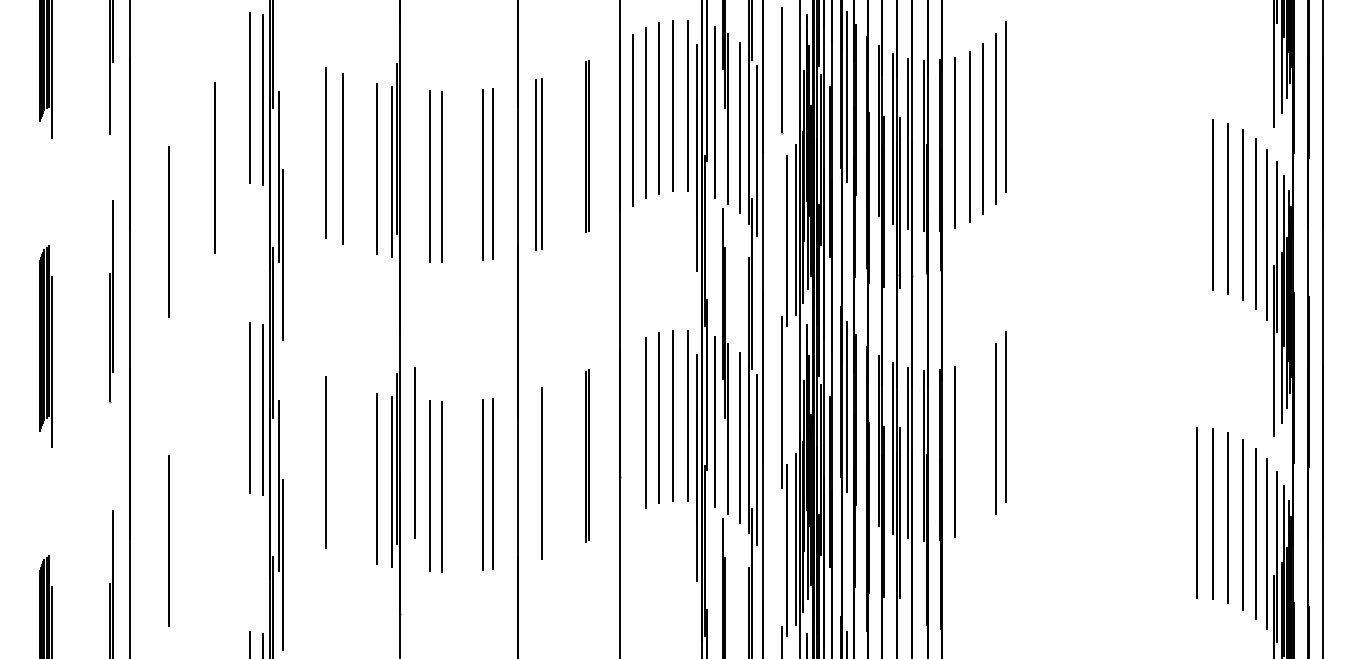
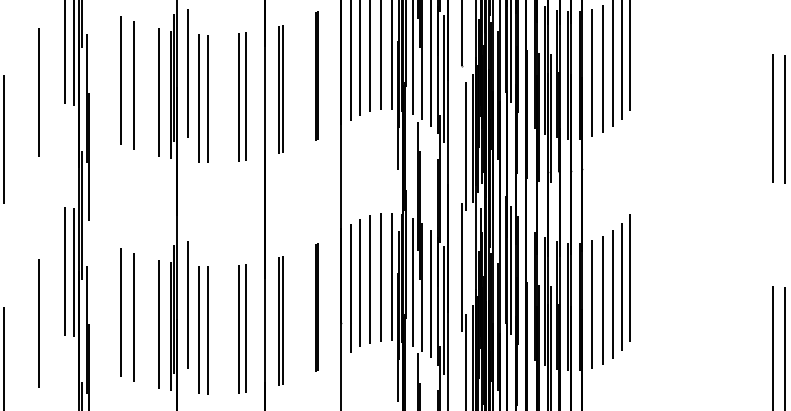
line: (414, 143) -> (187, 73), added
line: (1197, 203) -> (772, 118), added
line: (632, 429) -> (350, 287), added
line: (983, 438) -> (612, 294), added
line: (969, 446) -> (602, 300), added
line: (343, 469) -> (134, 317), added
line: (536, 475) -> (278, 321), added
line: (215, 477) -> (38, 323), added

